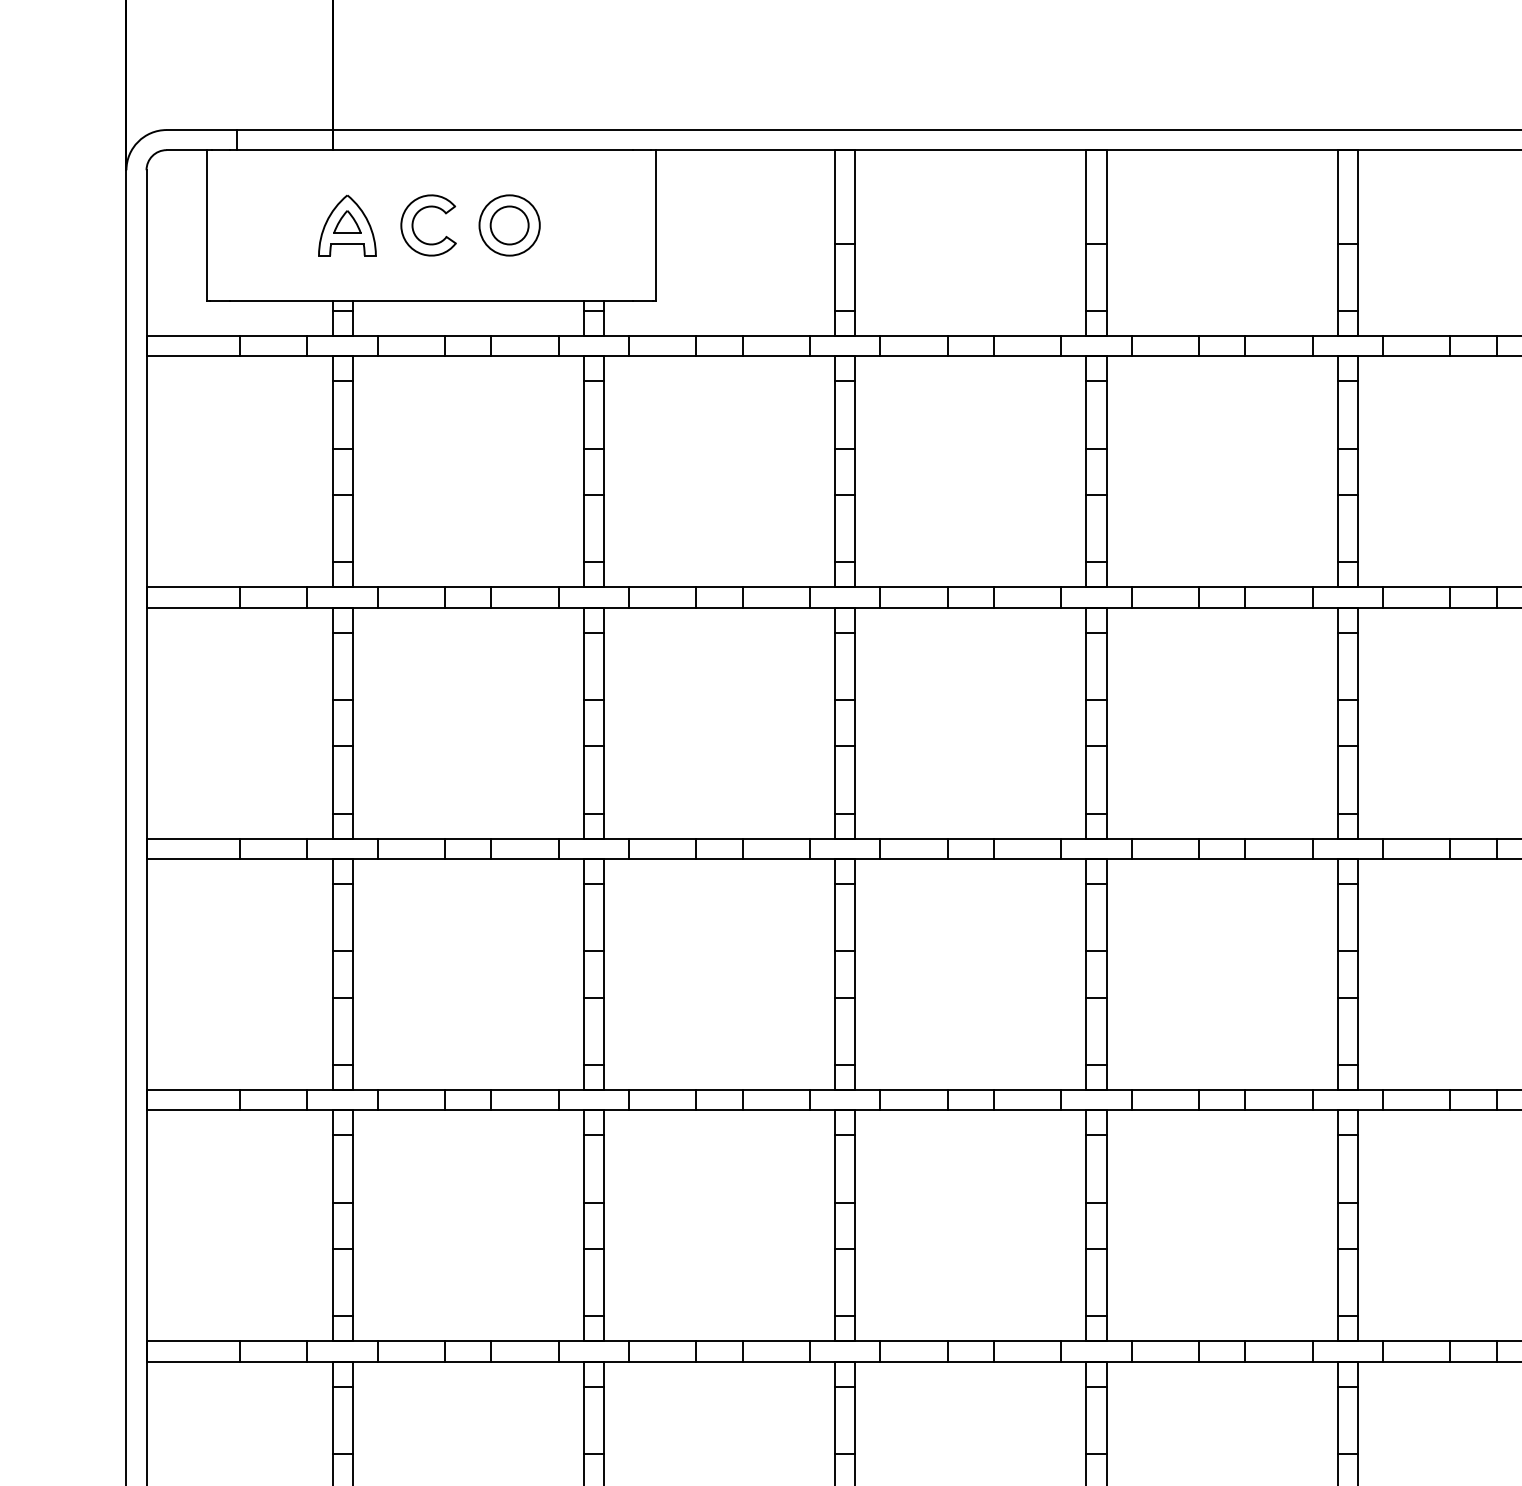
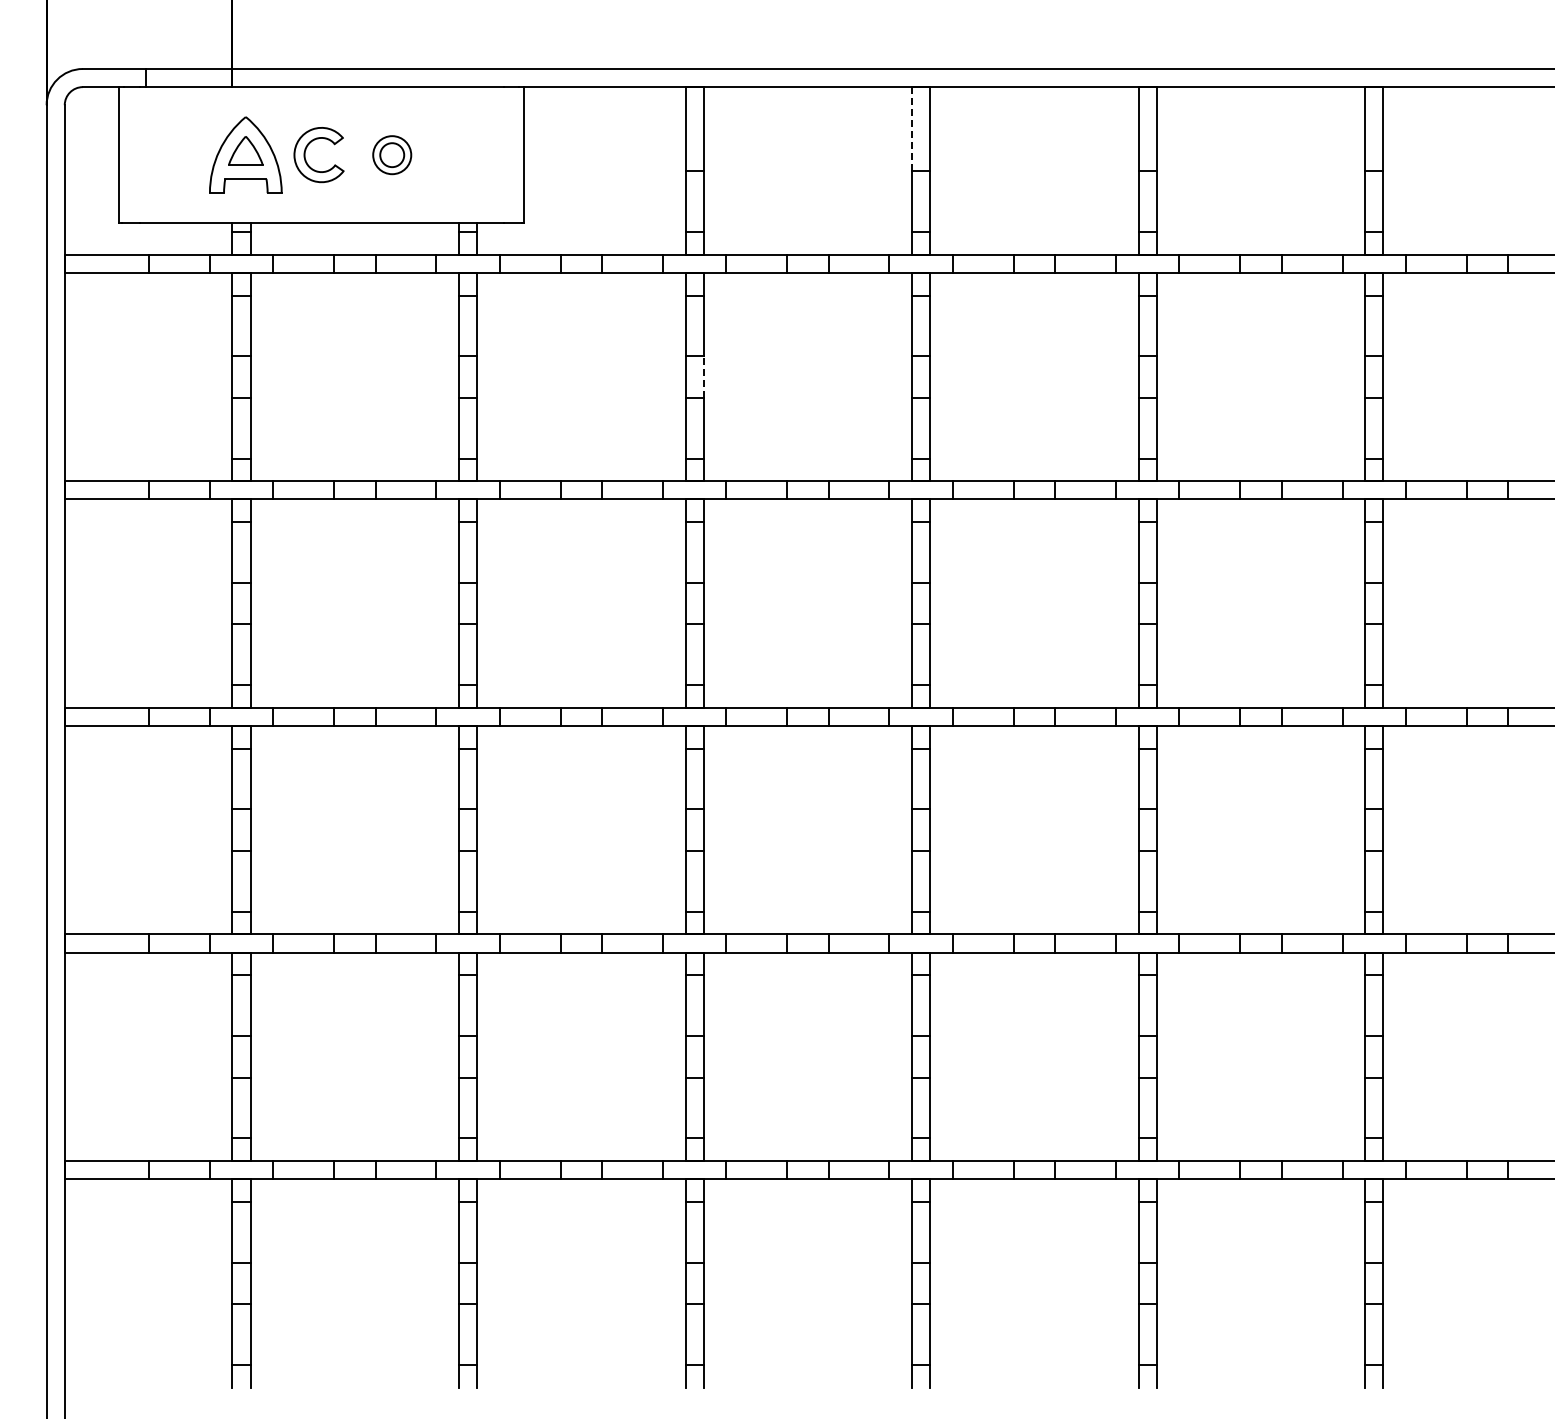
line: (1086, 197) -> (912, 129), solid -> dashed
part: (347, 224) -> (245, 154), size x1.4
part: (510, 225) -> (392, 155), size x0.7
line: (855, 472) -> (703, 377), solid -> dashed

